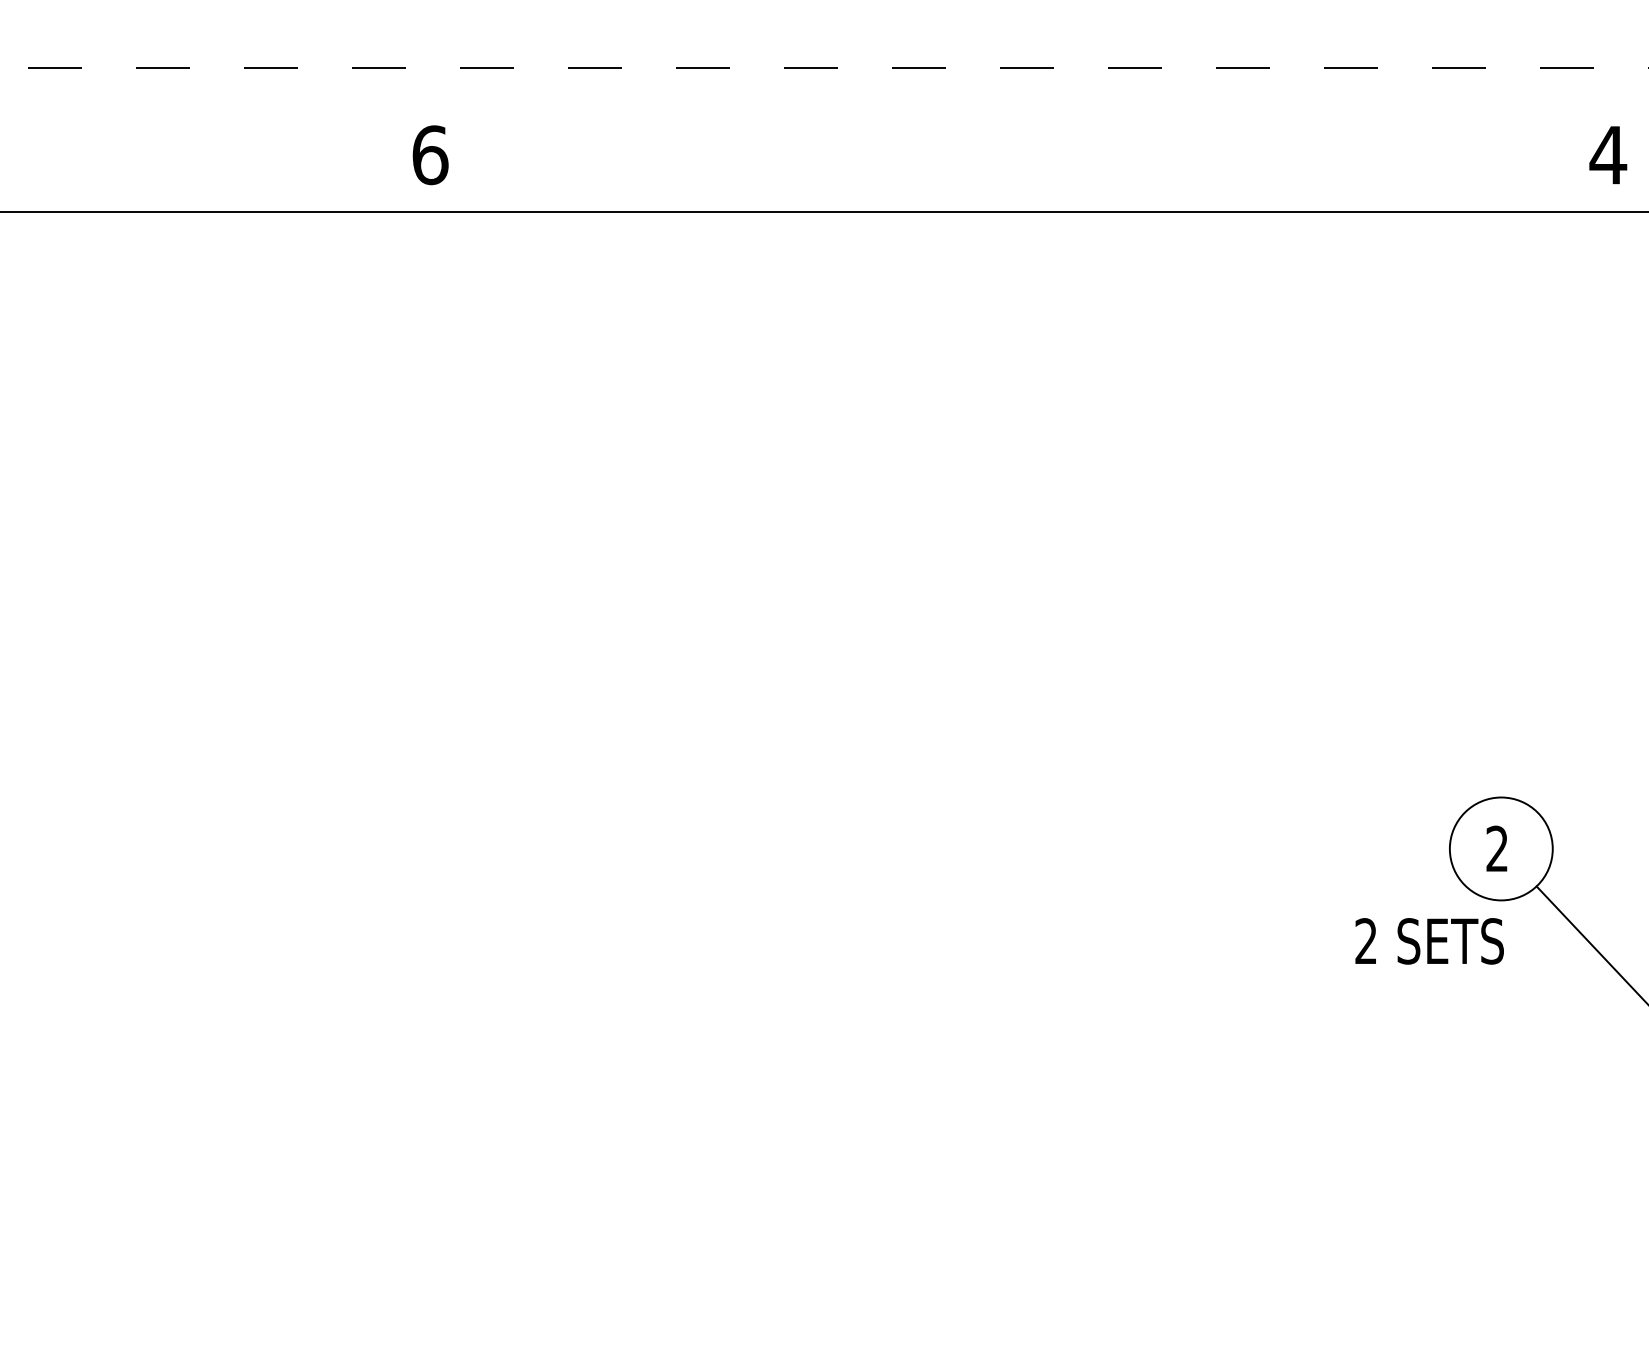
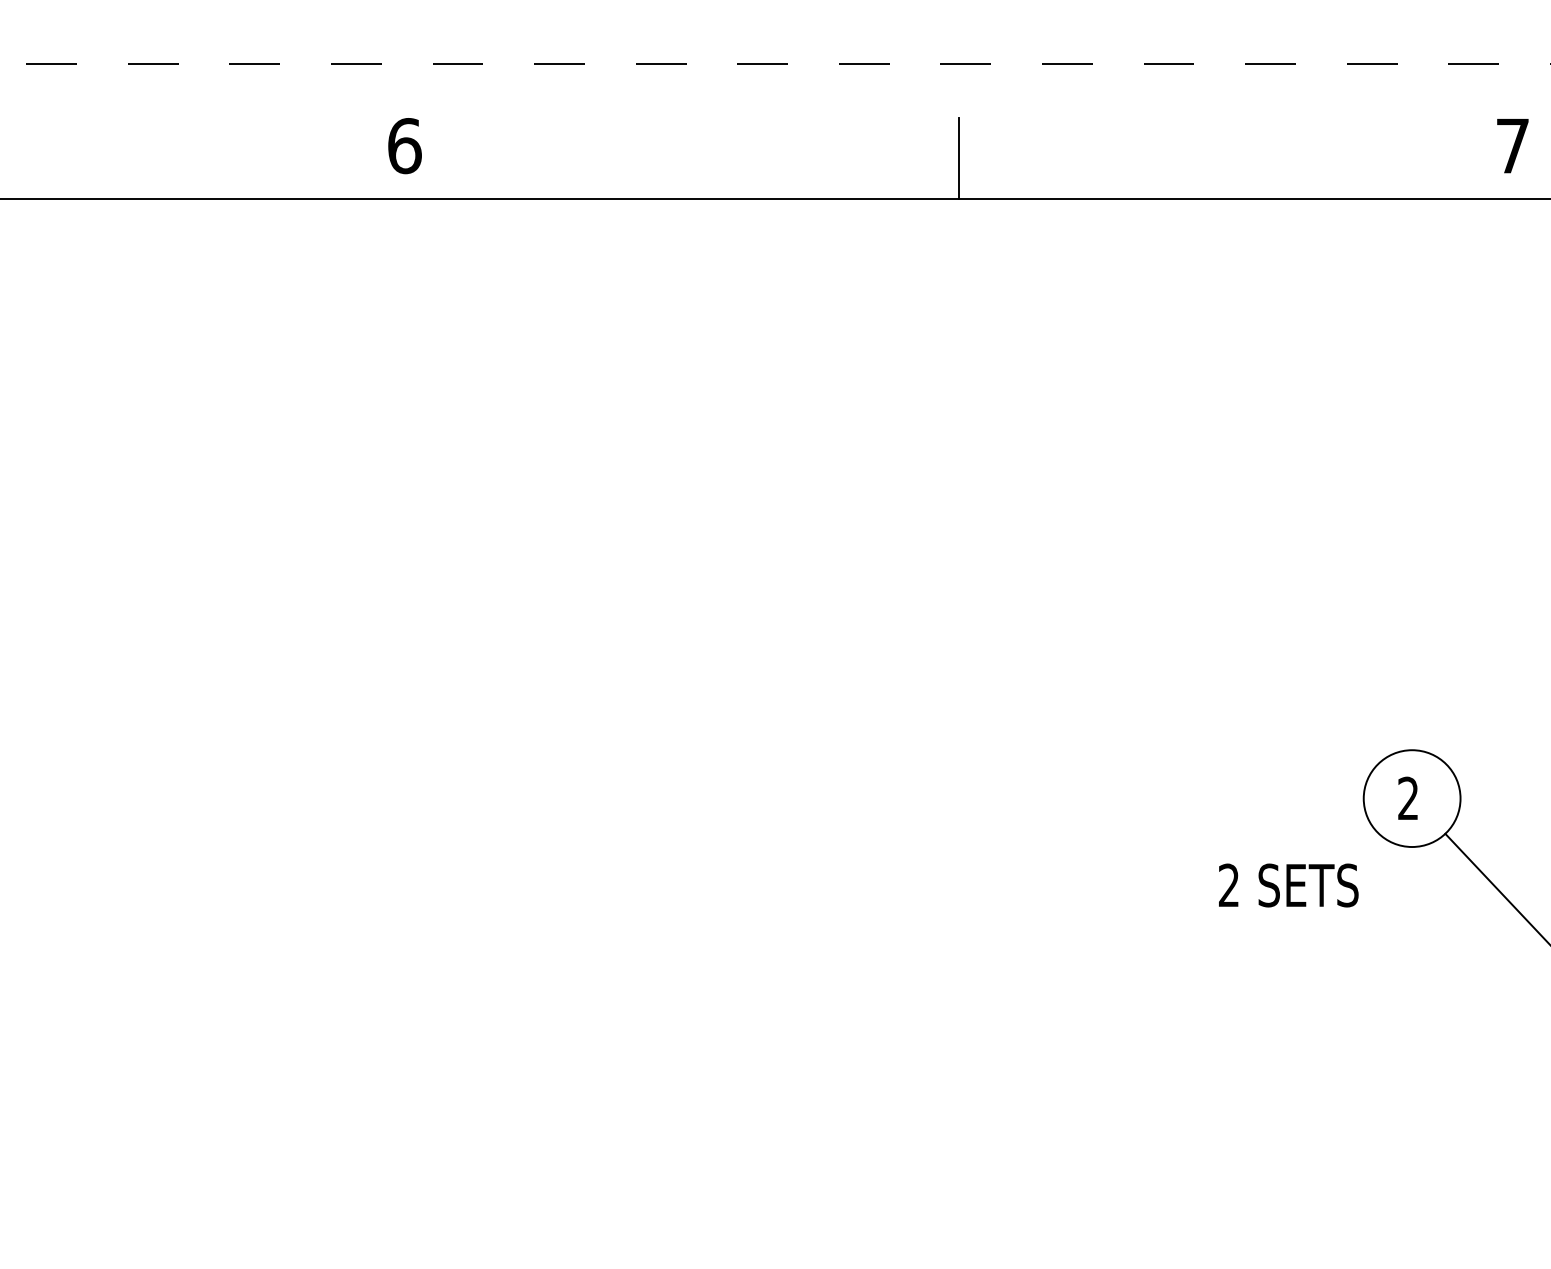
text: (1608, 154) -> (1512, 145), 4 -> 7
line: (1019, 168) -> (958, 158), added
text: (1429, 941) -> (1288, 885), moved

